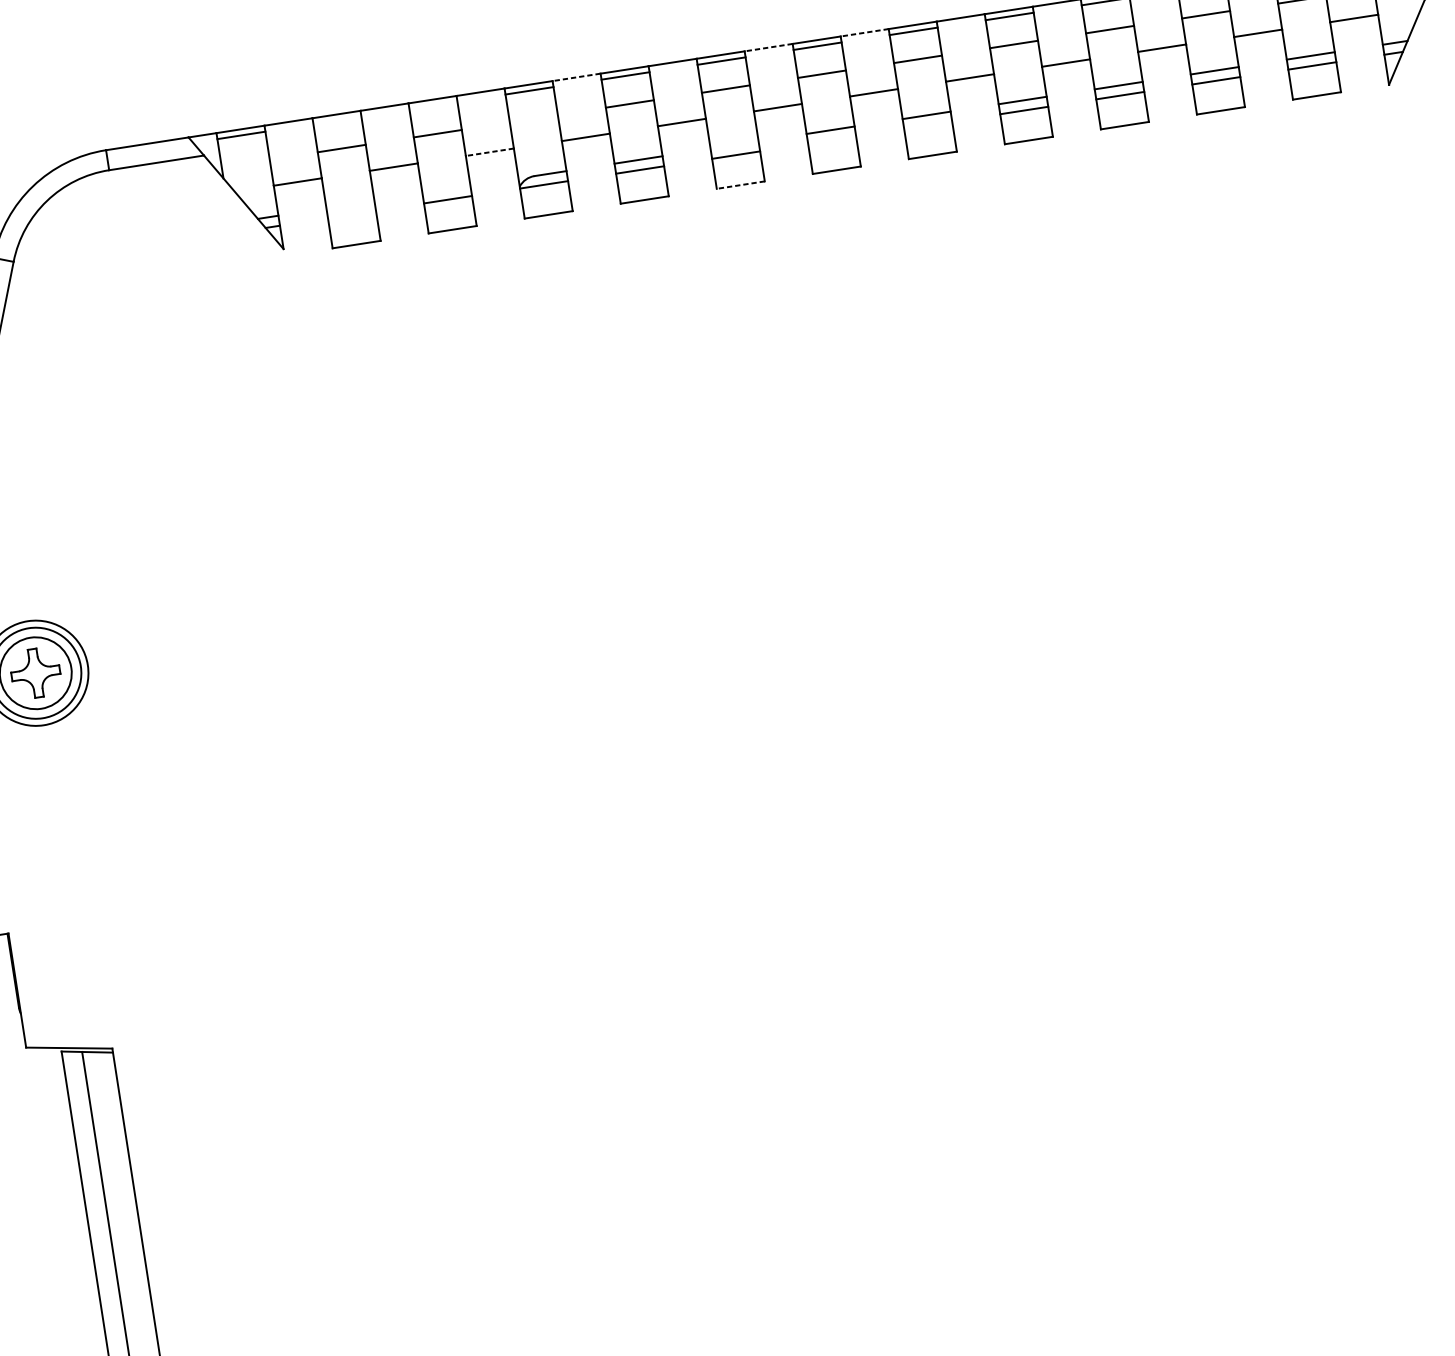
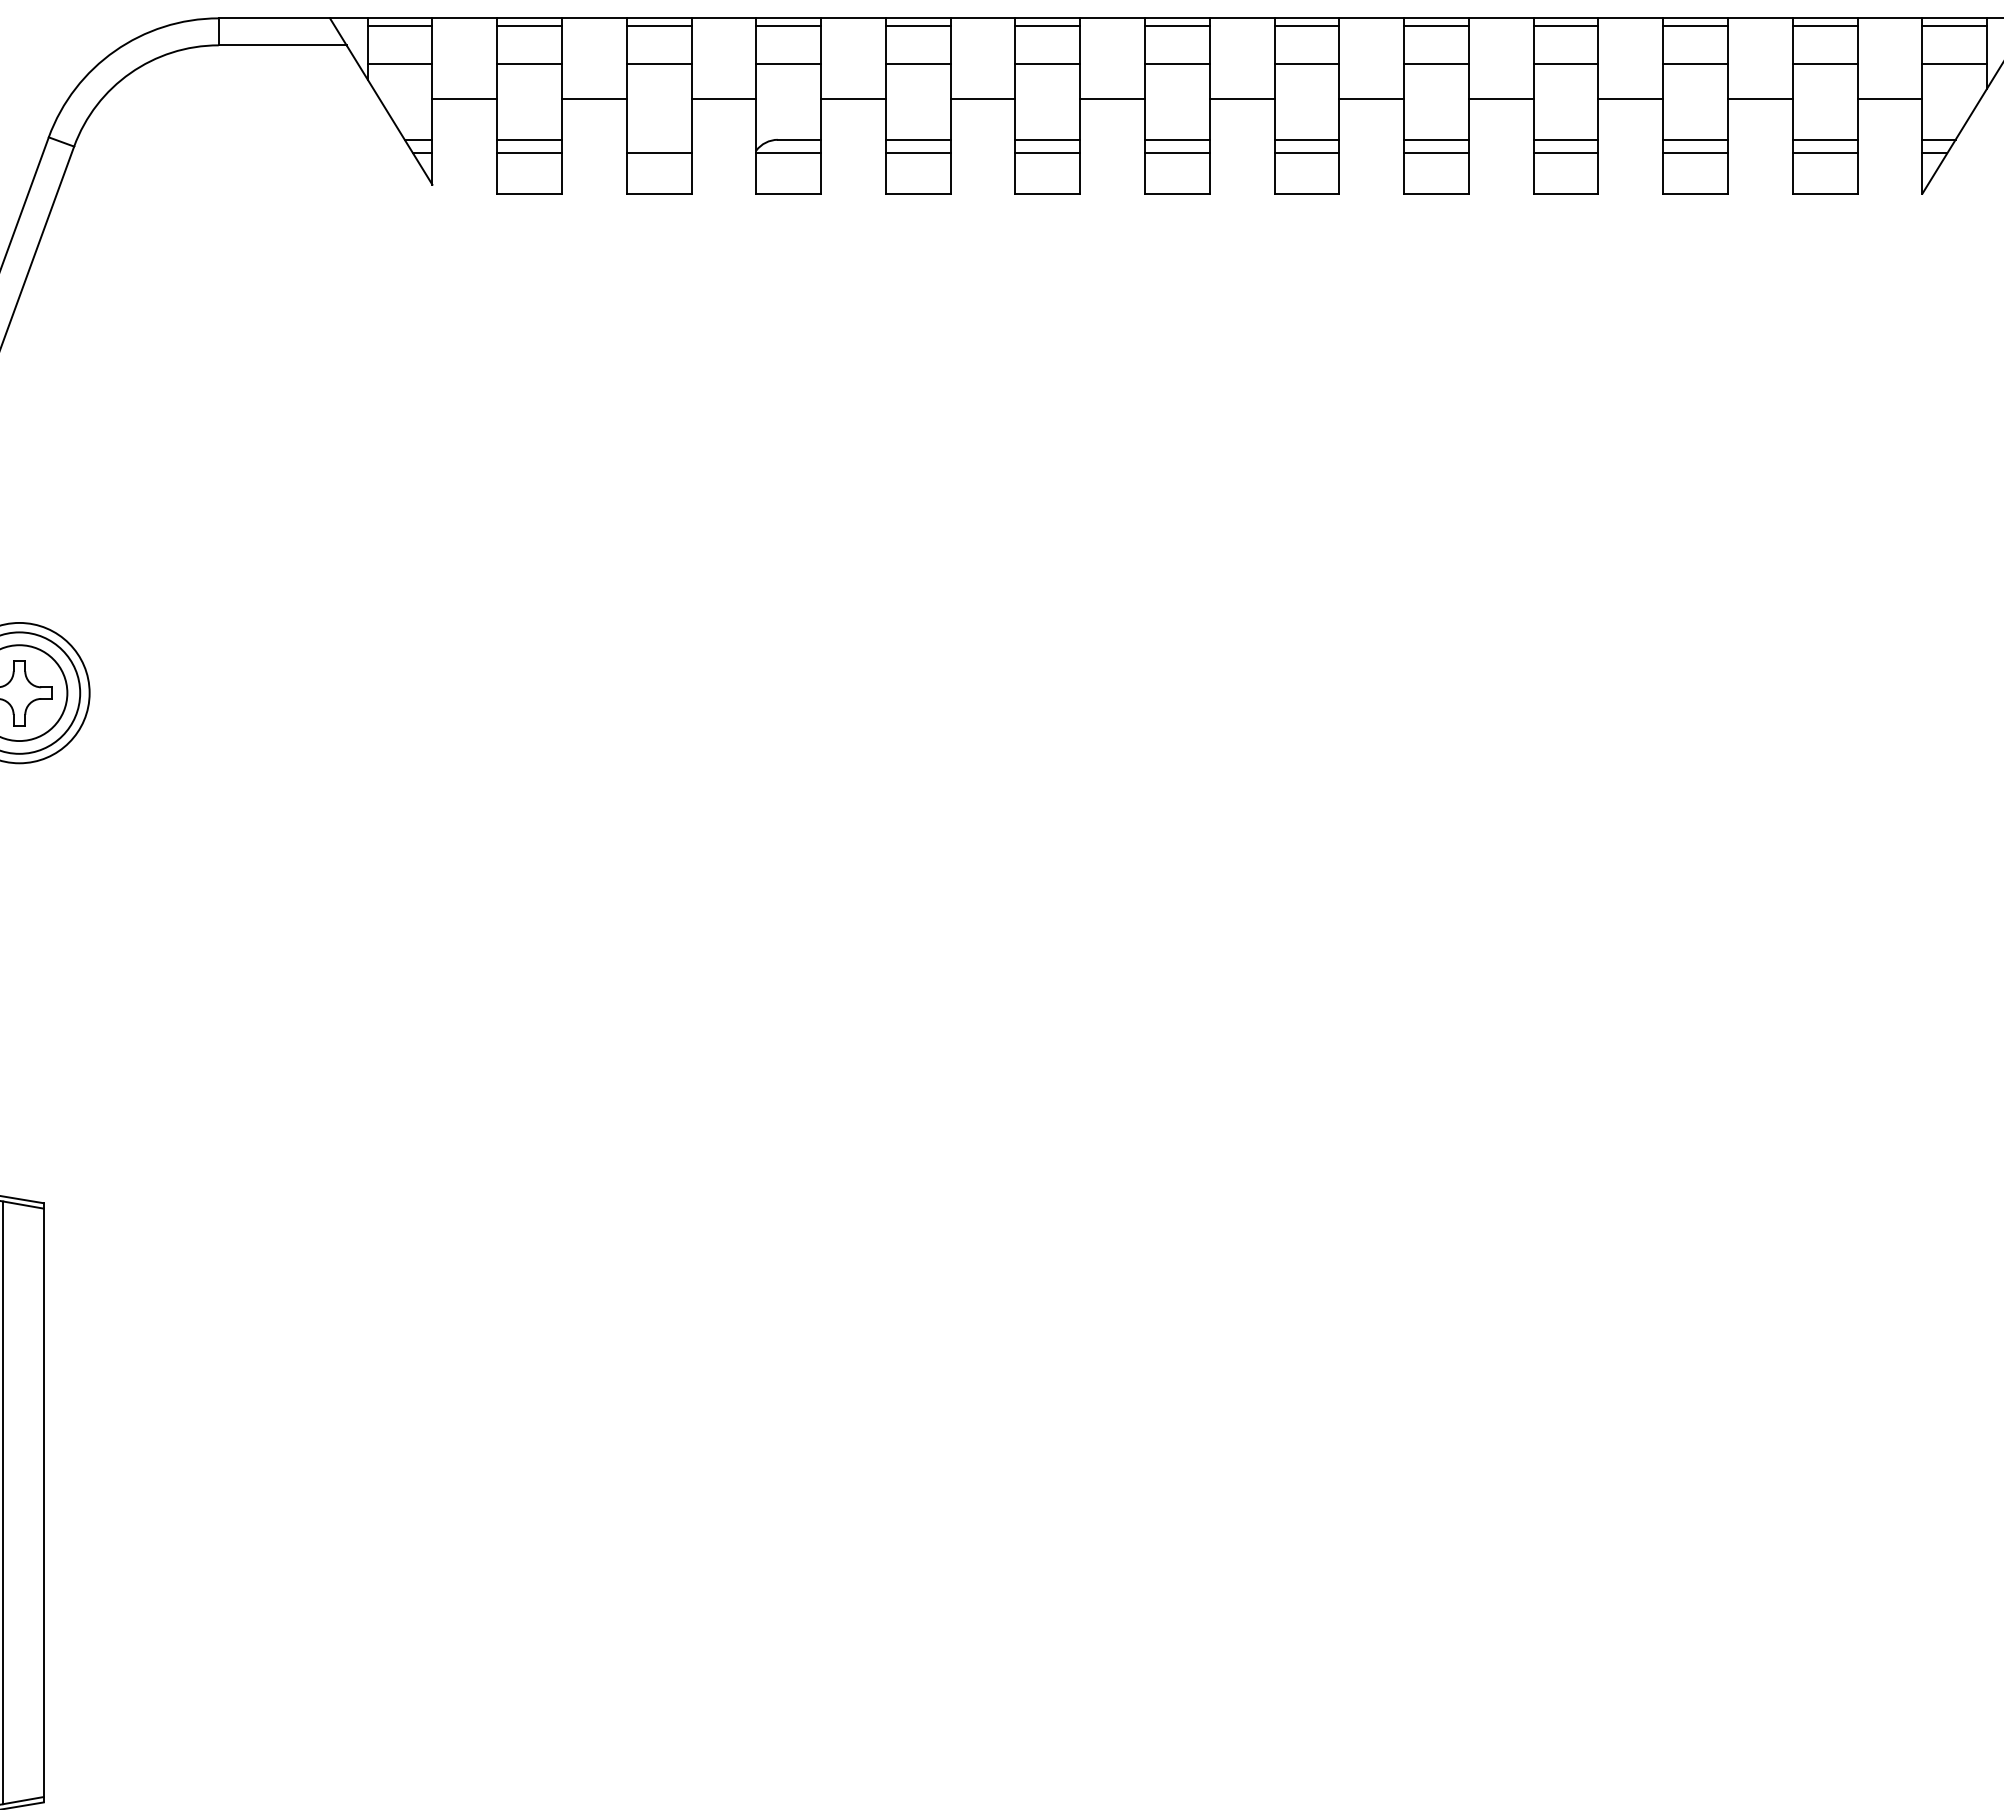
line: (864, 32) -> (1241, 18), dashed -> solid
line: (768, 47) -> (1112, 18), dashed -> solid
line: (575, 77) -> (852, 18), dashed -> solid
line: (433, 105) -> (658, 26), added
line: (533, 119) -> (788, 64), added
line: (337, 120) -> (529, 26), added
line: (927, 125) -> (1306, 153), added
line: (831, 140) -> (1176, 153), added
line: (734, 144) -> (1047, 139), added
line: (489, 152) -> (723, 99), dashed -> solid
line: (245, 163) -> (399, 64), added
line: (740, 184) -> (1047, 193), dashed -> solid
line: (350, 204) -> (529, 139), added
line: (351, 214) -> (529, 153), added

